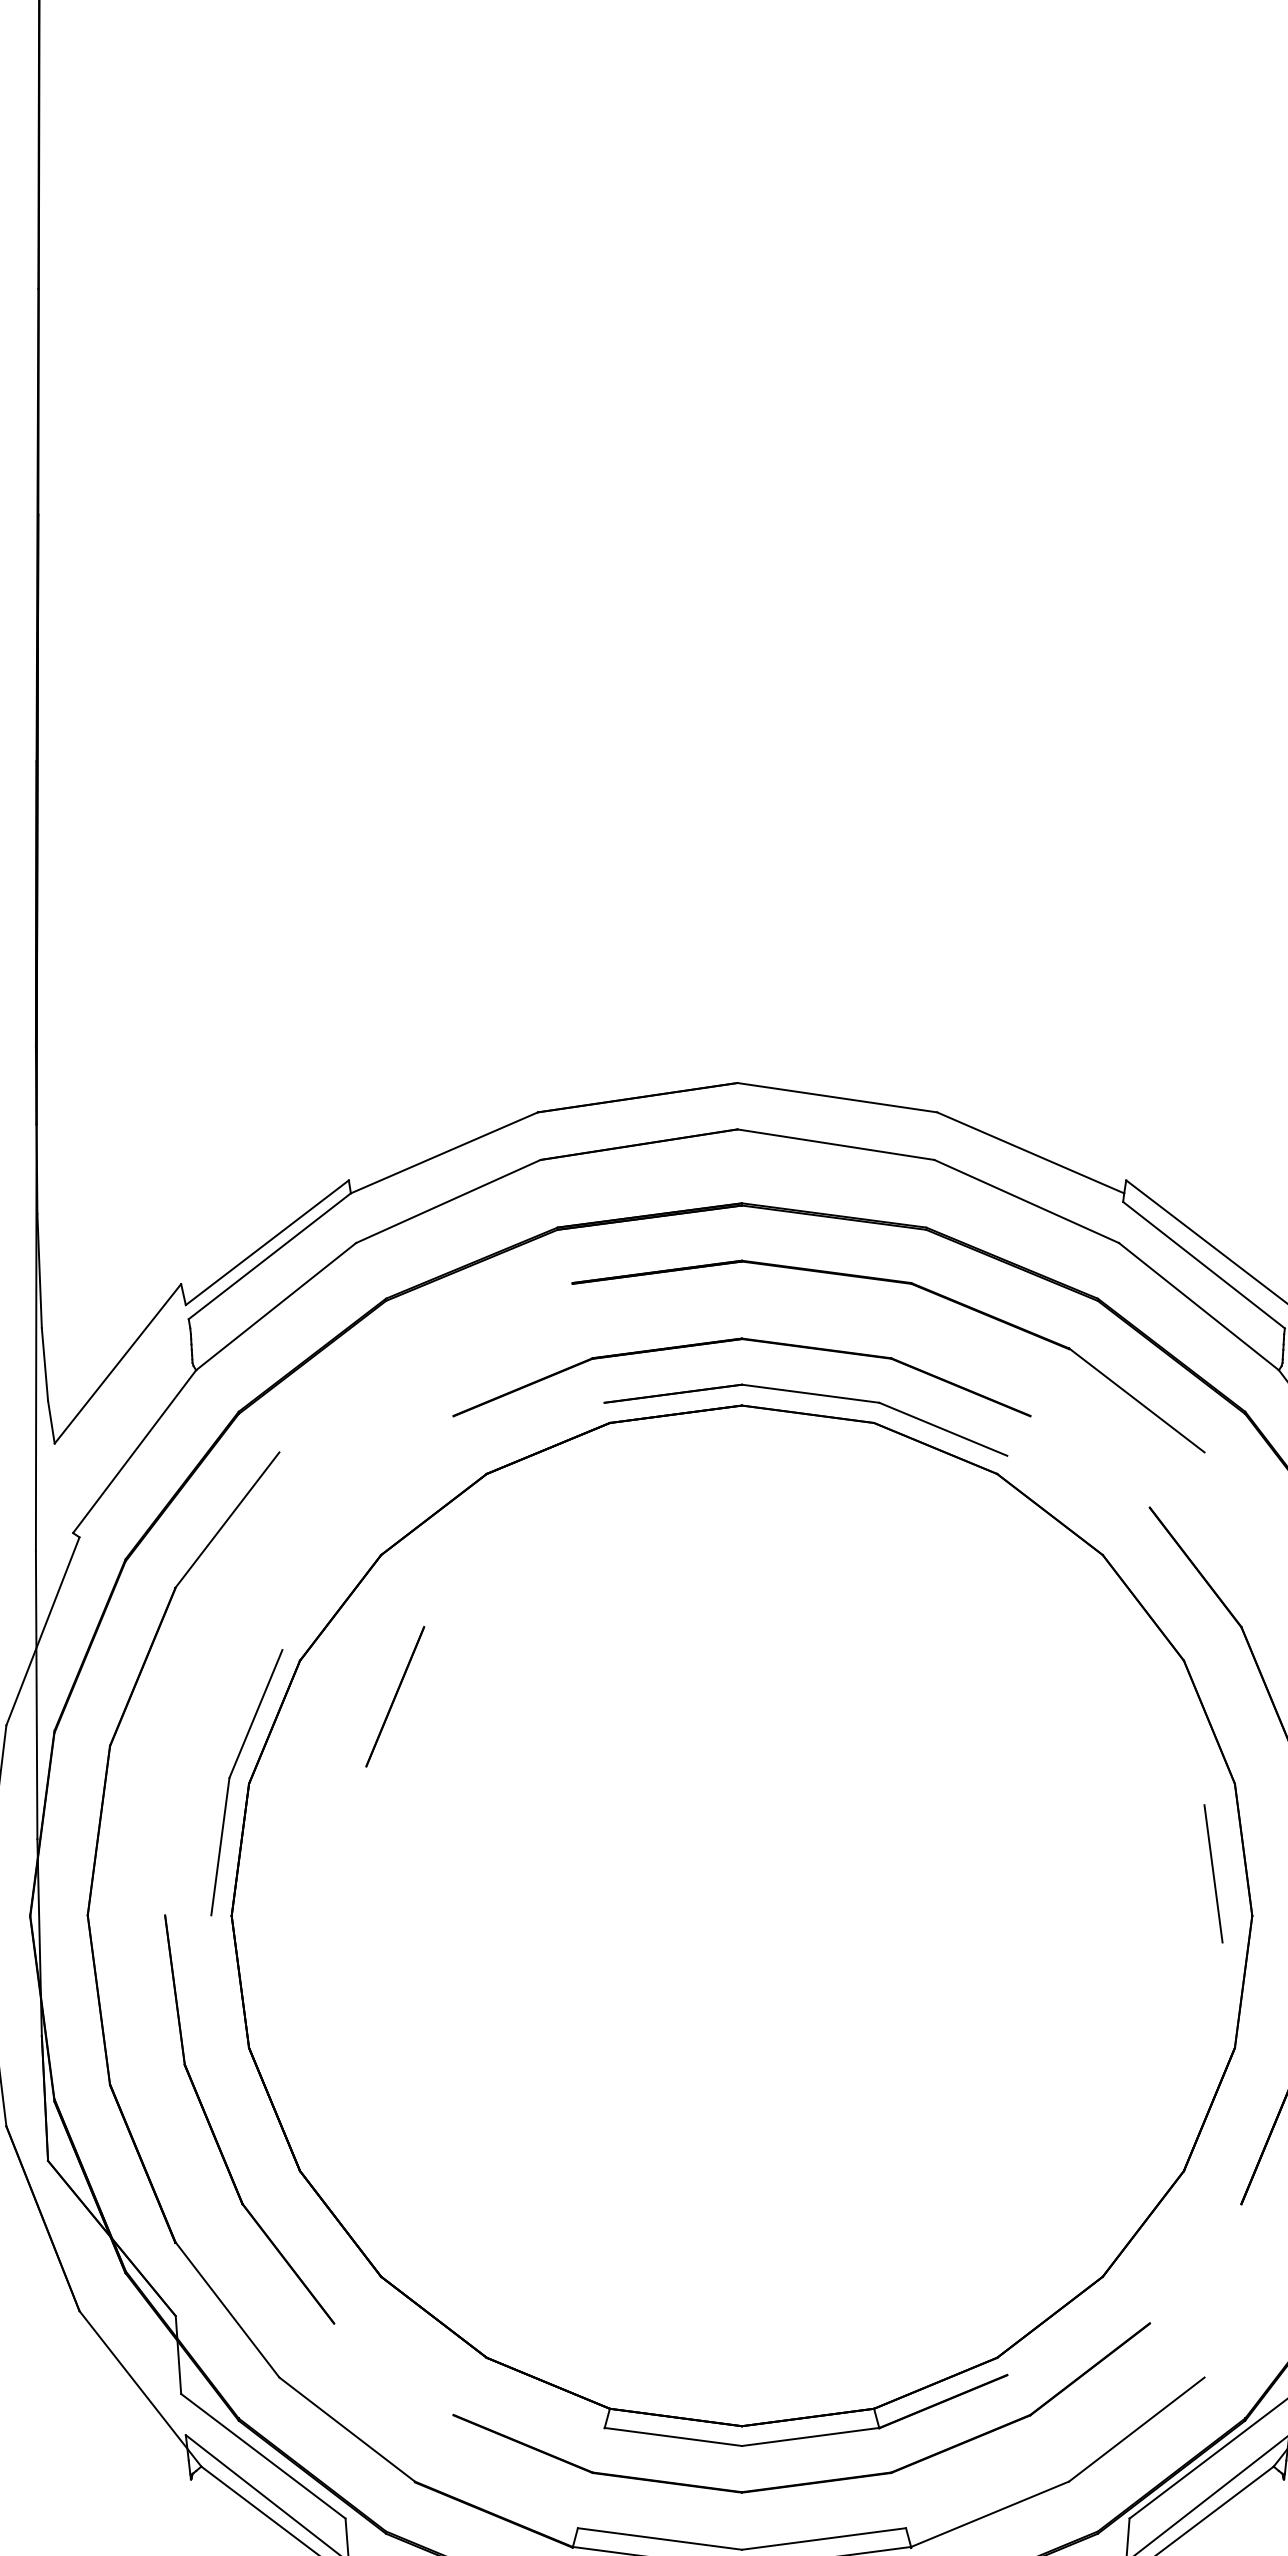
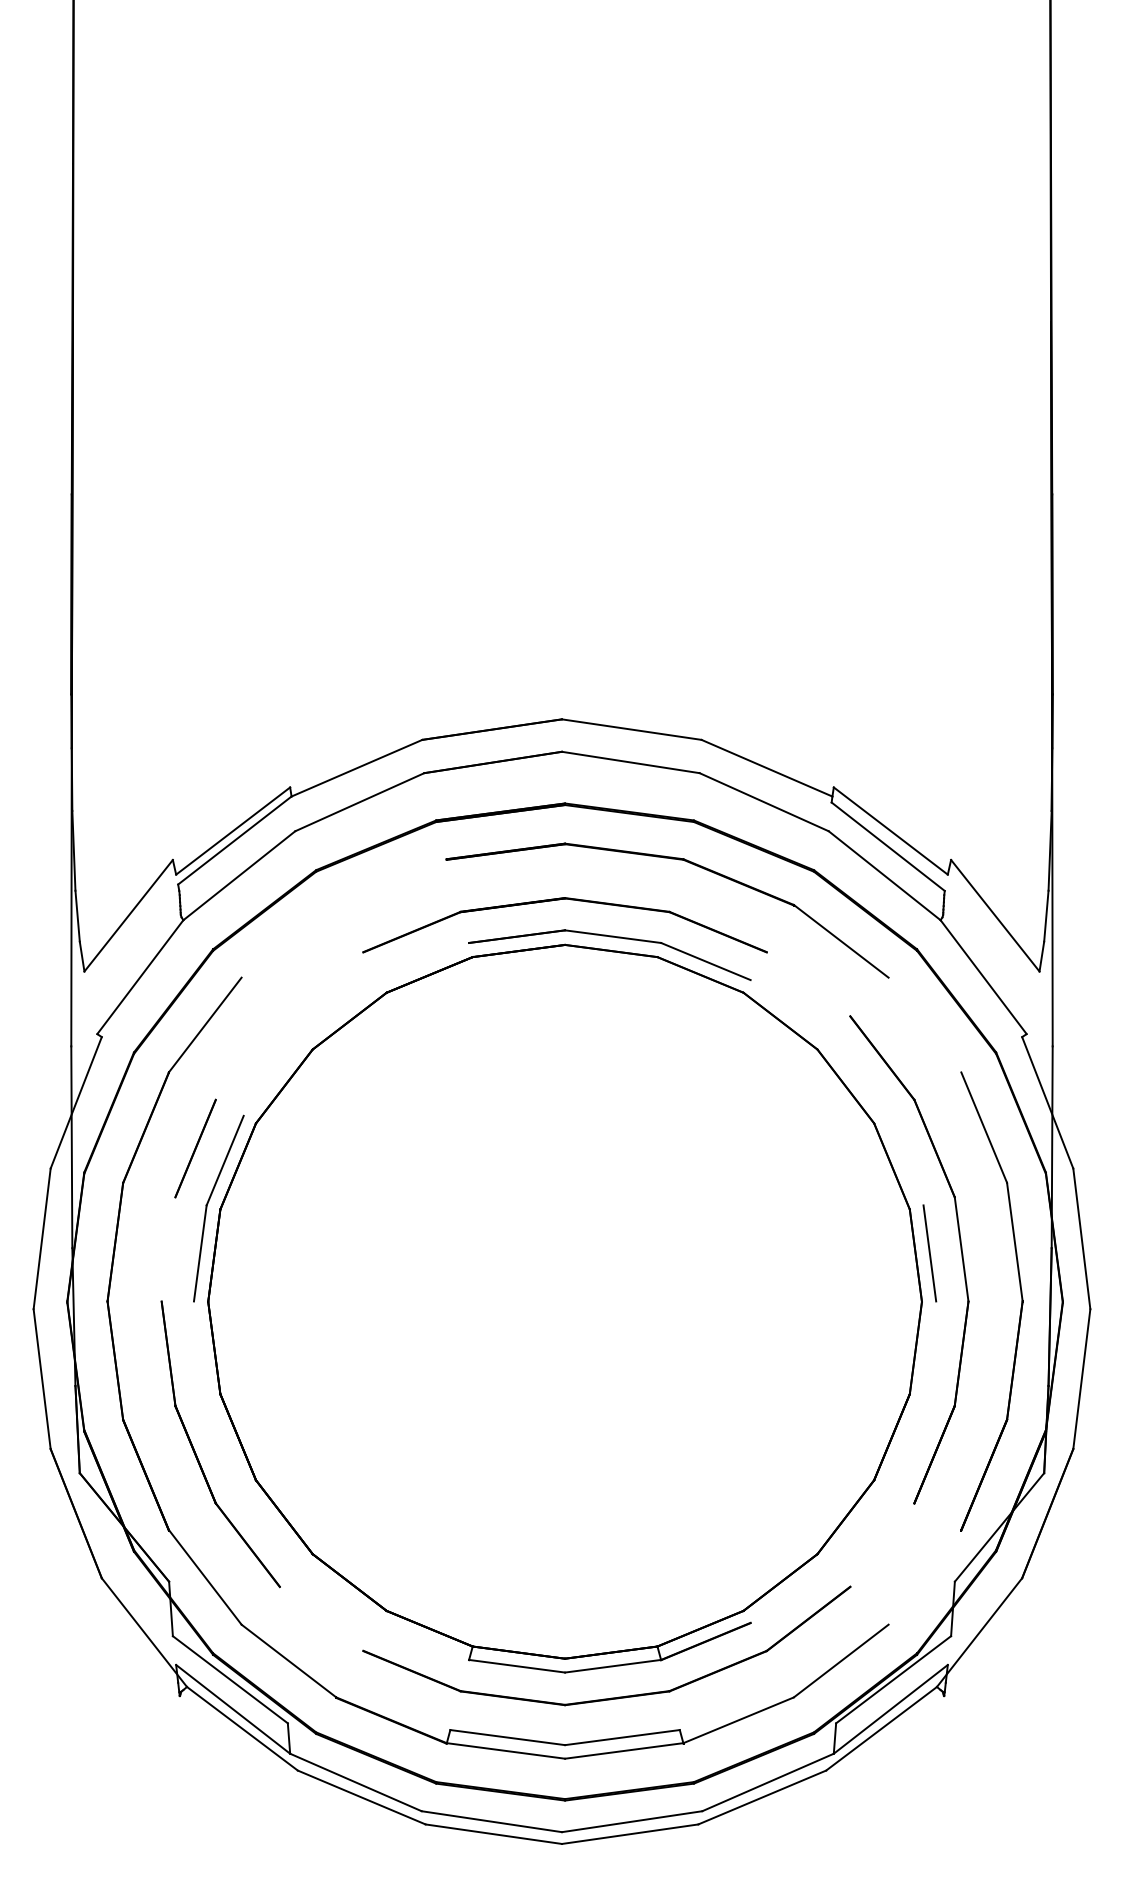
line: (395, 1696) -> (195, 1148), moved
line: (1213, 1873) -> (929, 1253), moved

